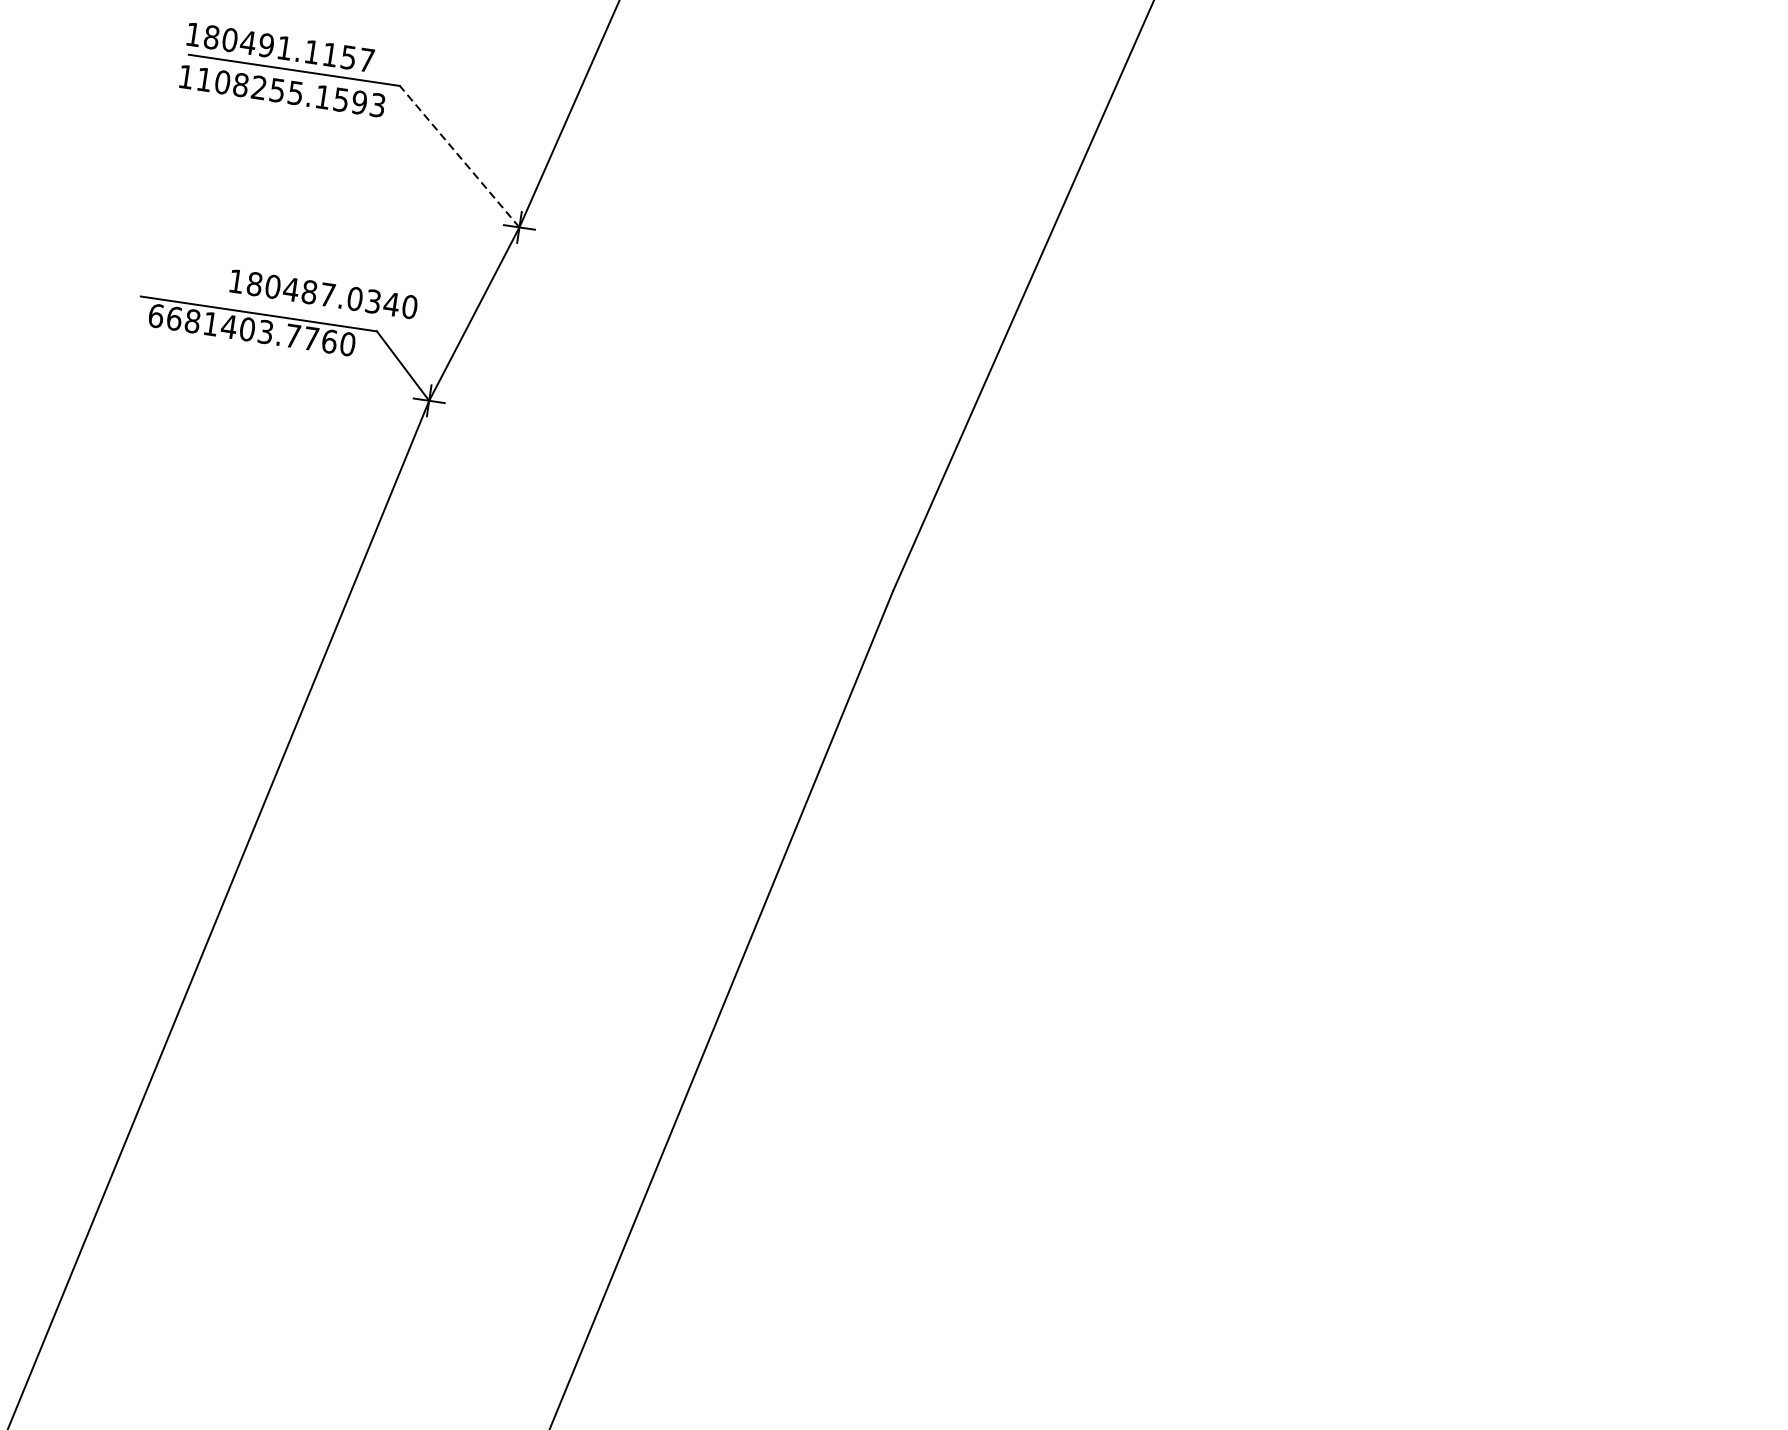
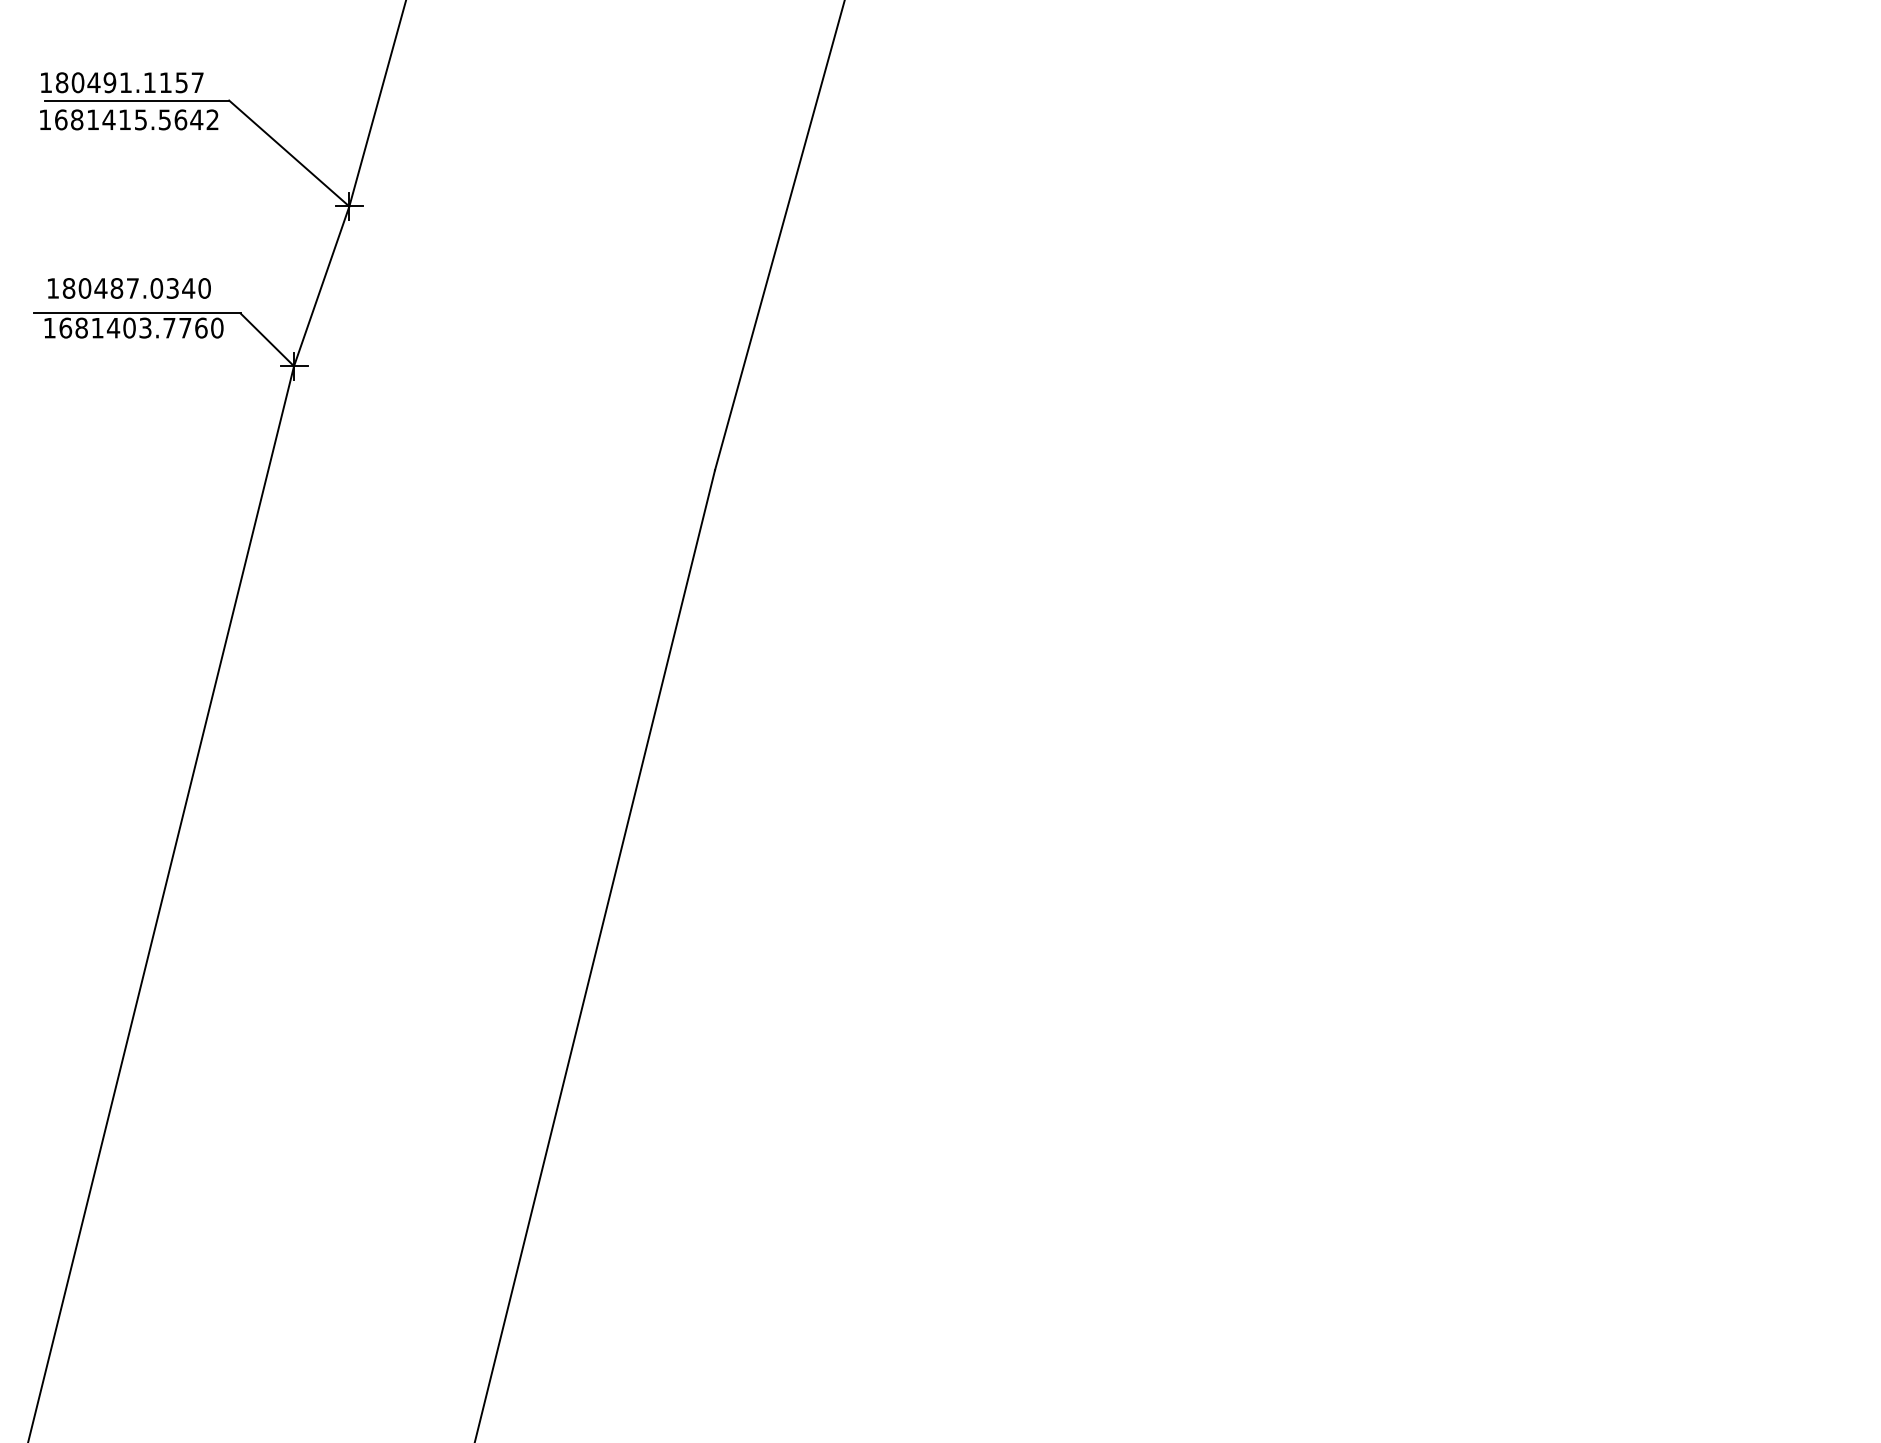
text: (290, 91) -> (136, 119), 1108255.1593 -> 1681415.5642
line: (458, 156) -> (288, 153), dashed -> solid
text: (323, 294) -> (129, 288), moved
text: (156, 315) -> (49, 327), 6681403.7760 -> 1681403.7760

